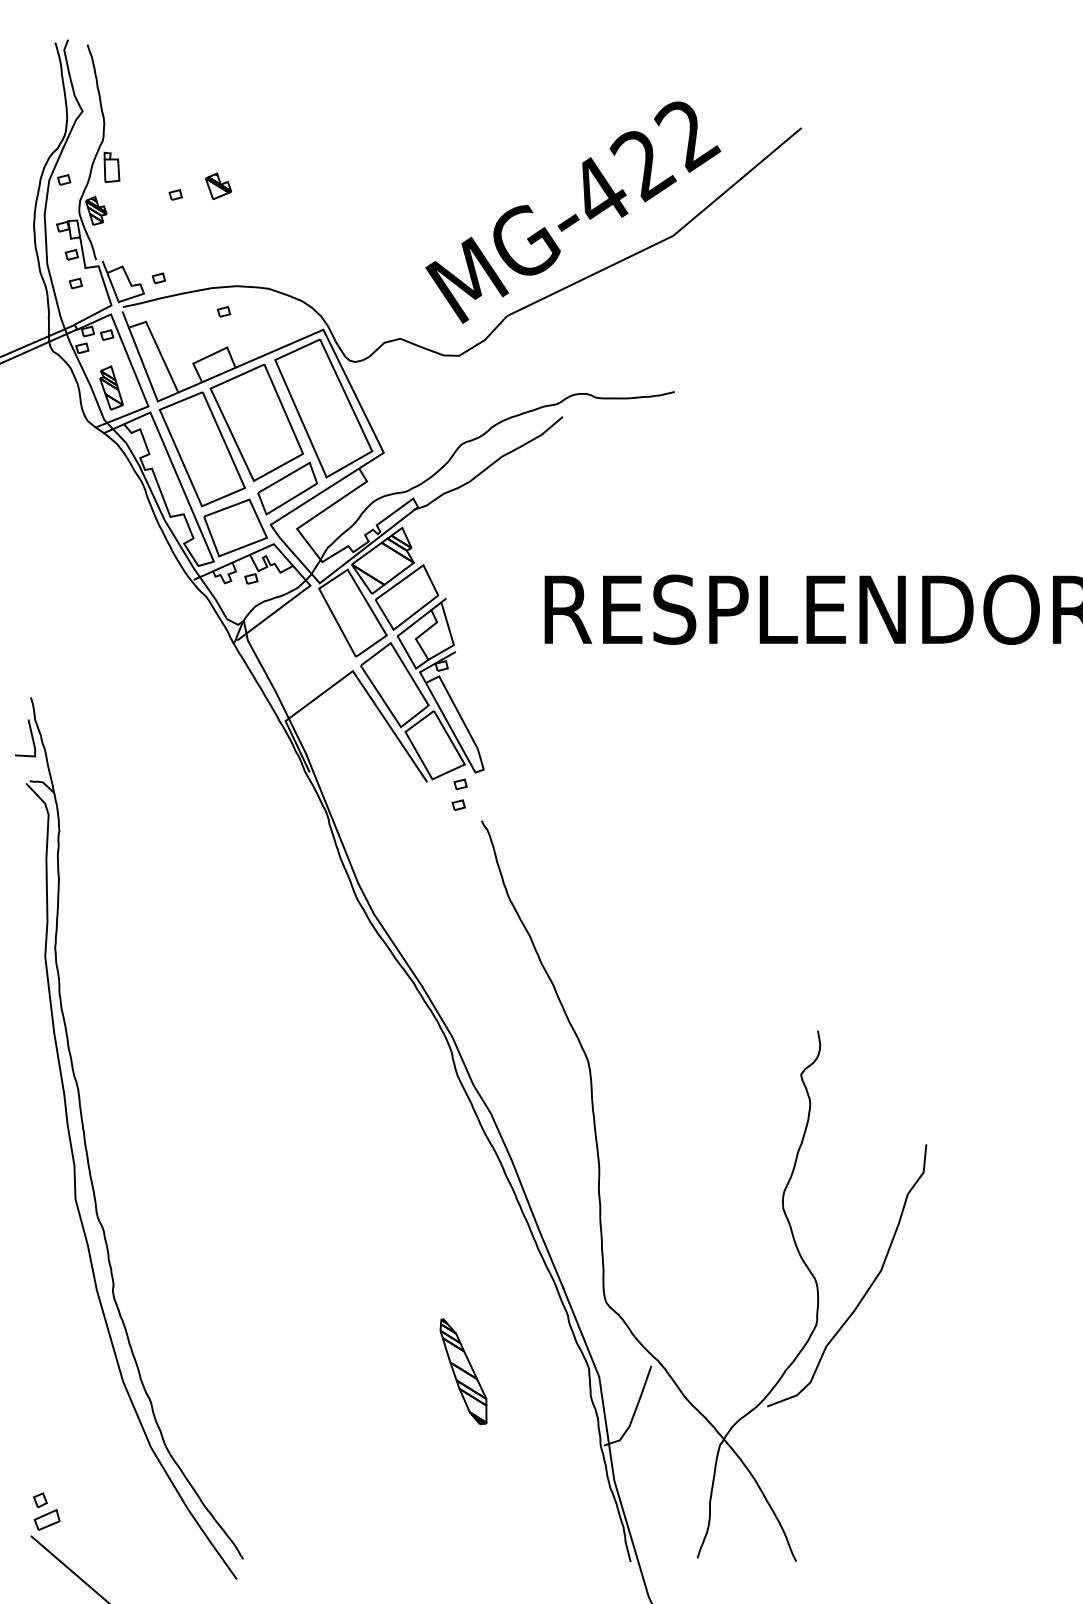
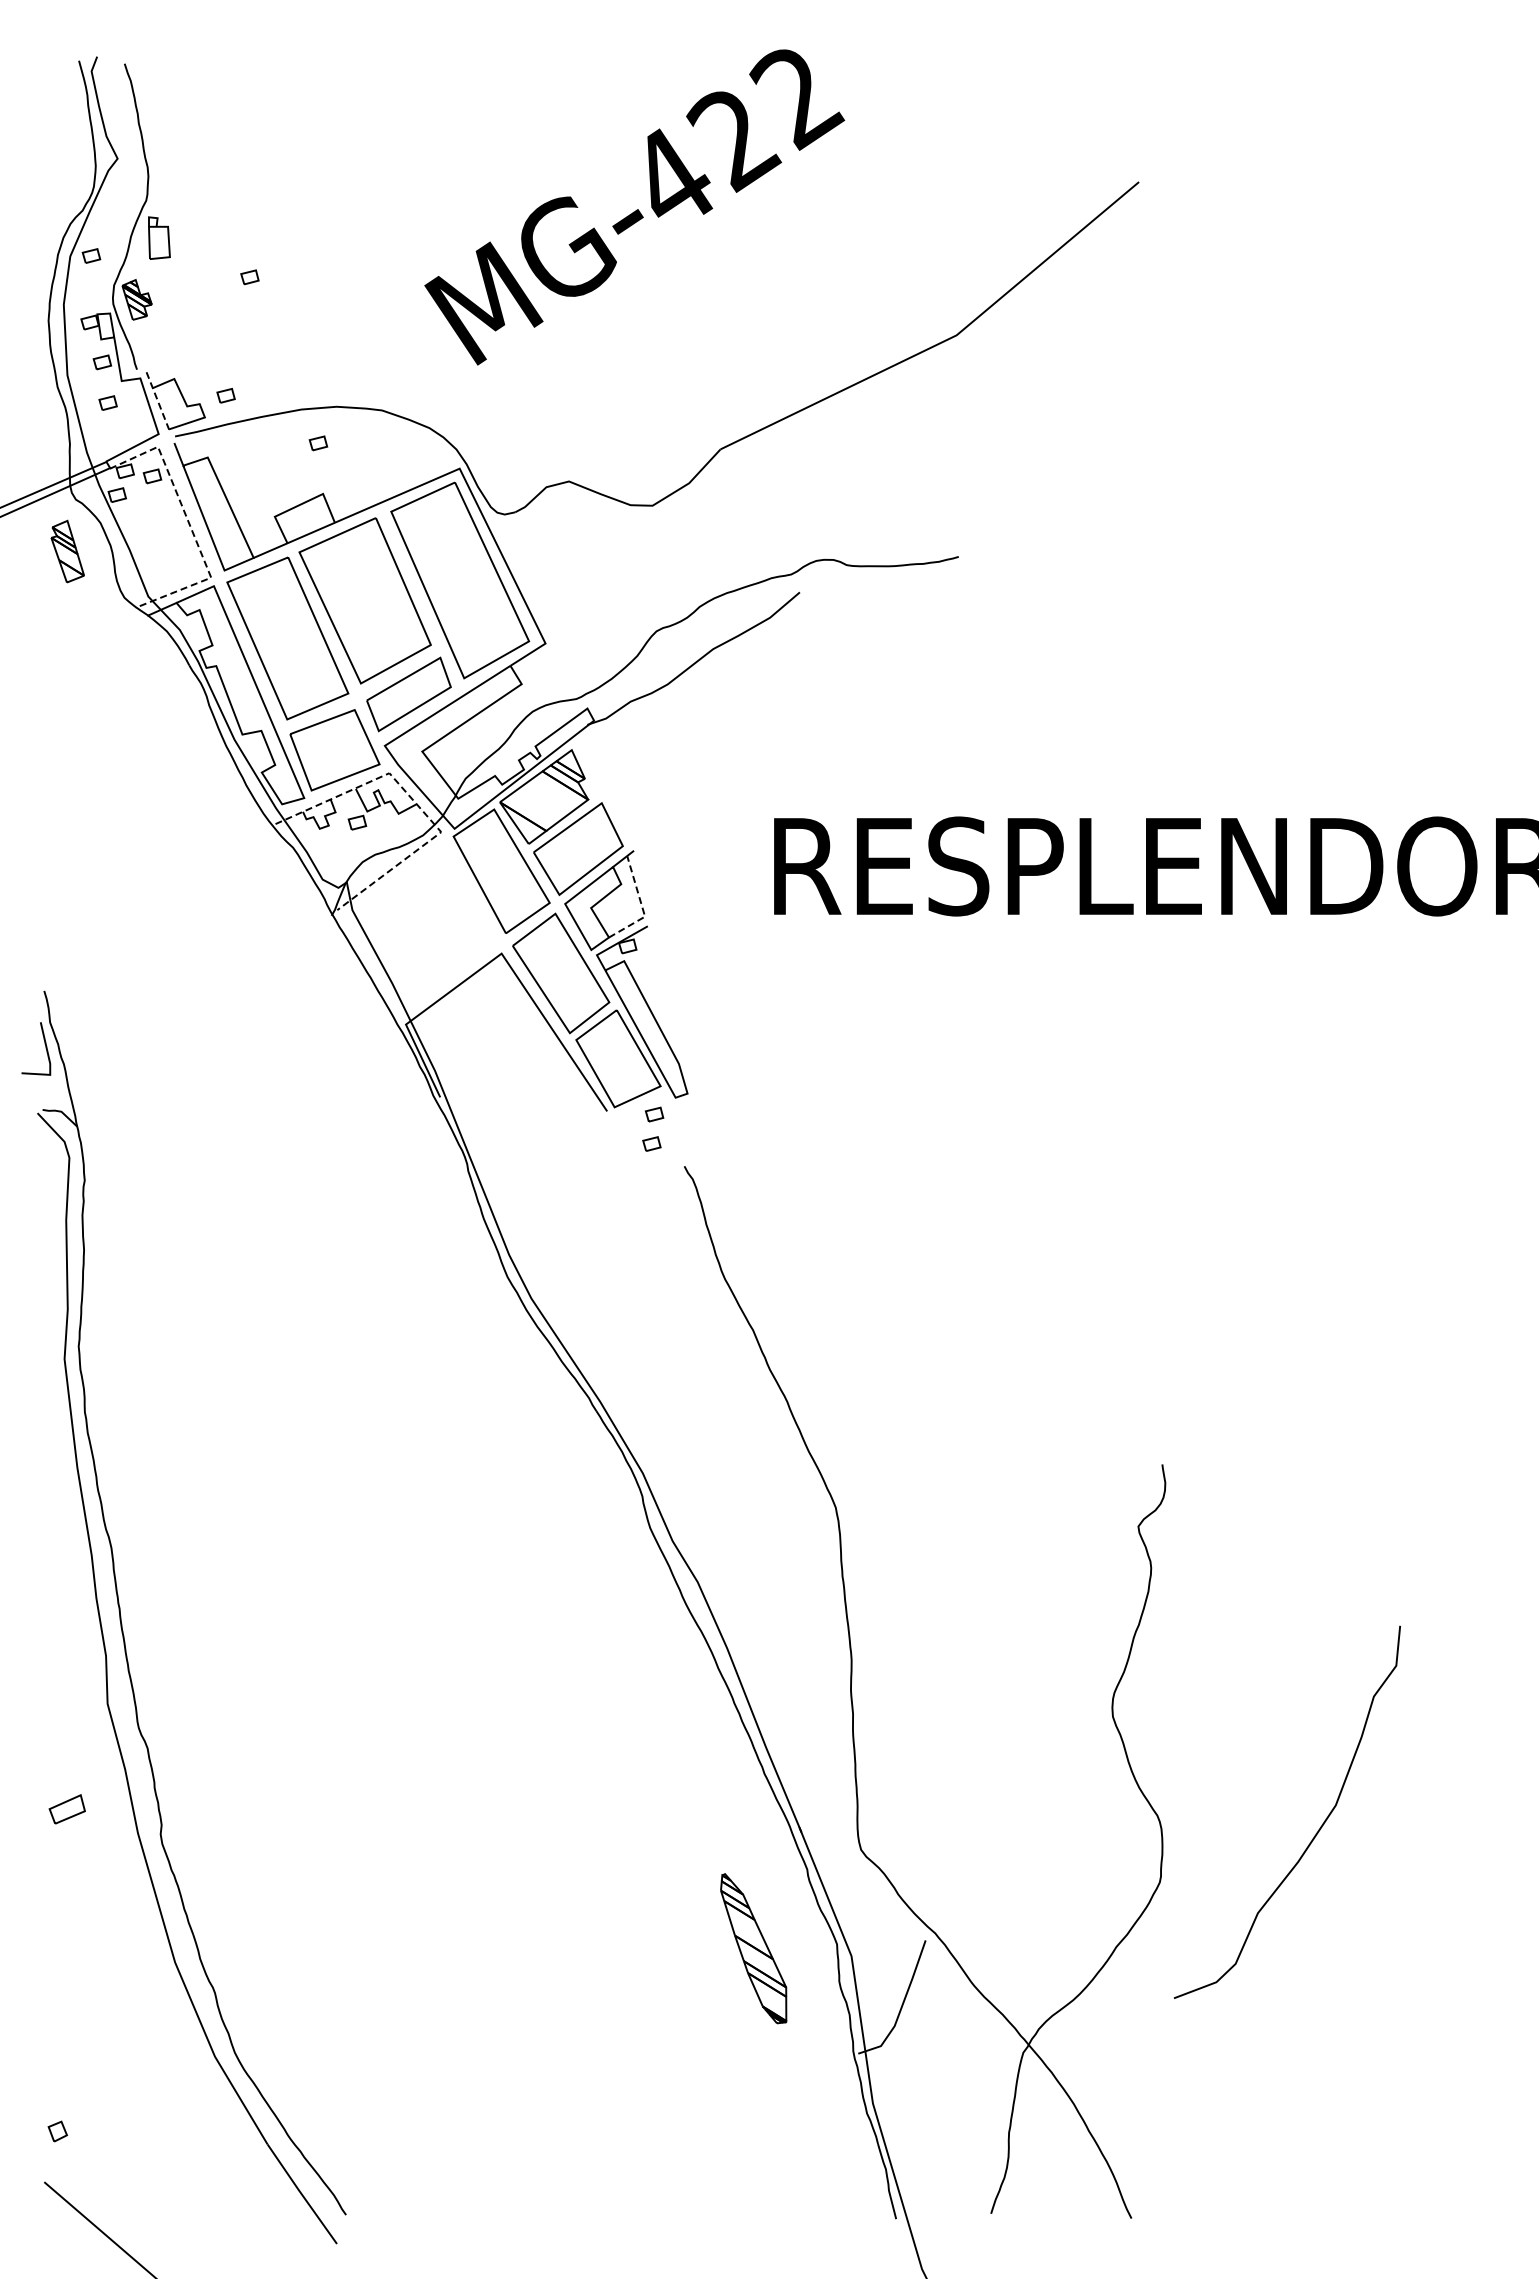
part: (218, 186) -> (310, 265), removed
text: (573, 212) -> (634, 207), moved
line: (110, 282) -> (157, 401), solid -> dashed
line: (133, 370) -> (190, 526), solid -> dashed
part: (111, 388) -> (67, 551), moved
line: (293, 566) -> (417, 804), solid -> dashed
line: (452, 638) -> (642, 907), solid -> dashed
curve: (867, 1289) -> (1316, 1832), moved
part: (463, 1371) -> (753, 1948), moved
part: (46, 1520) -> (66, 1809), moved

